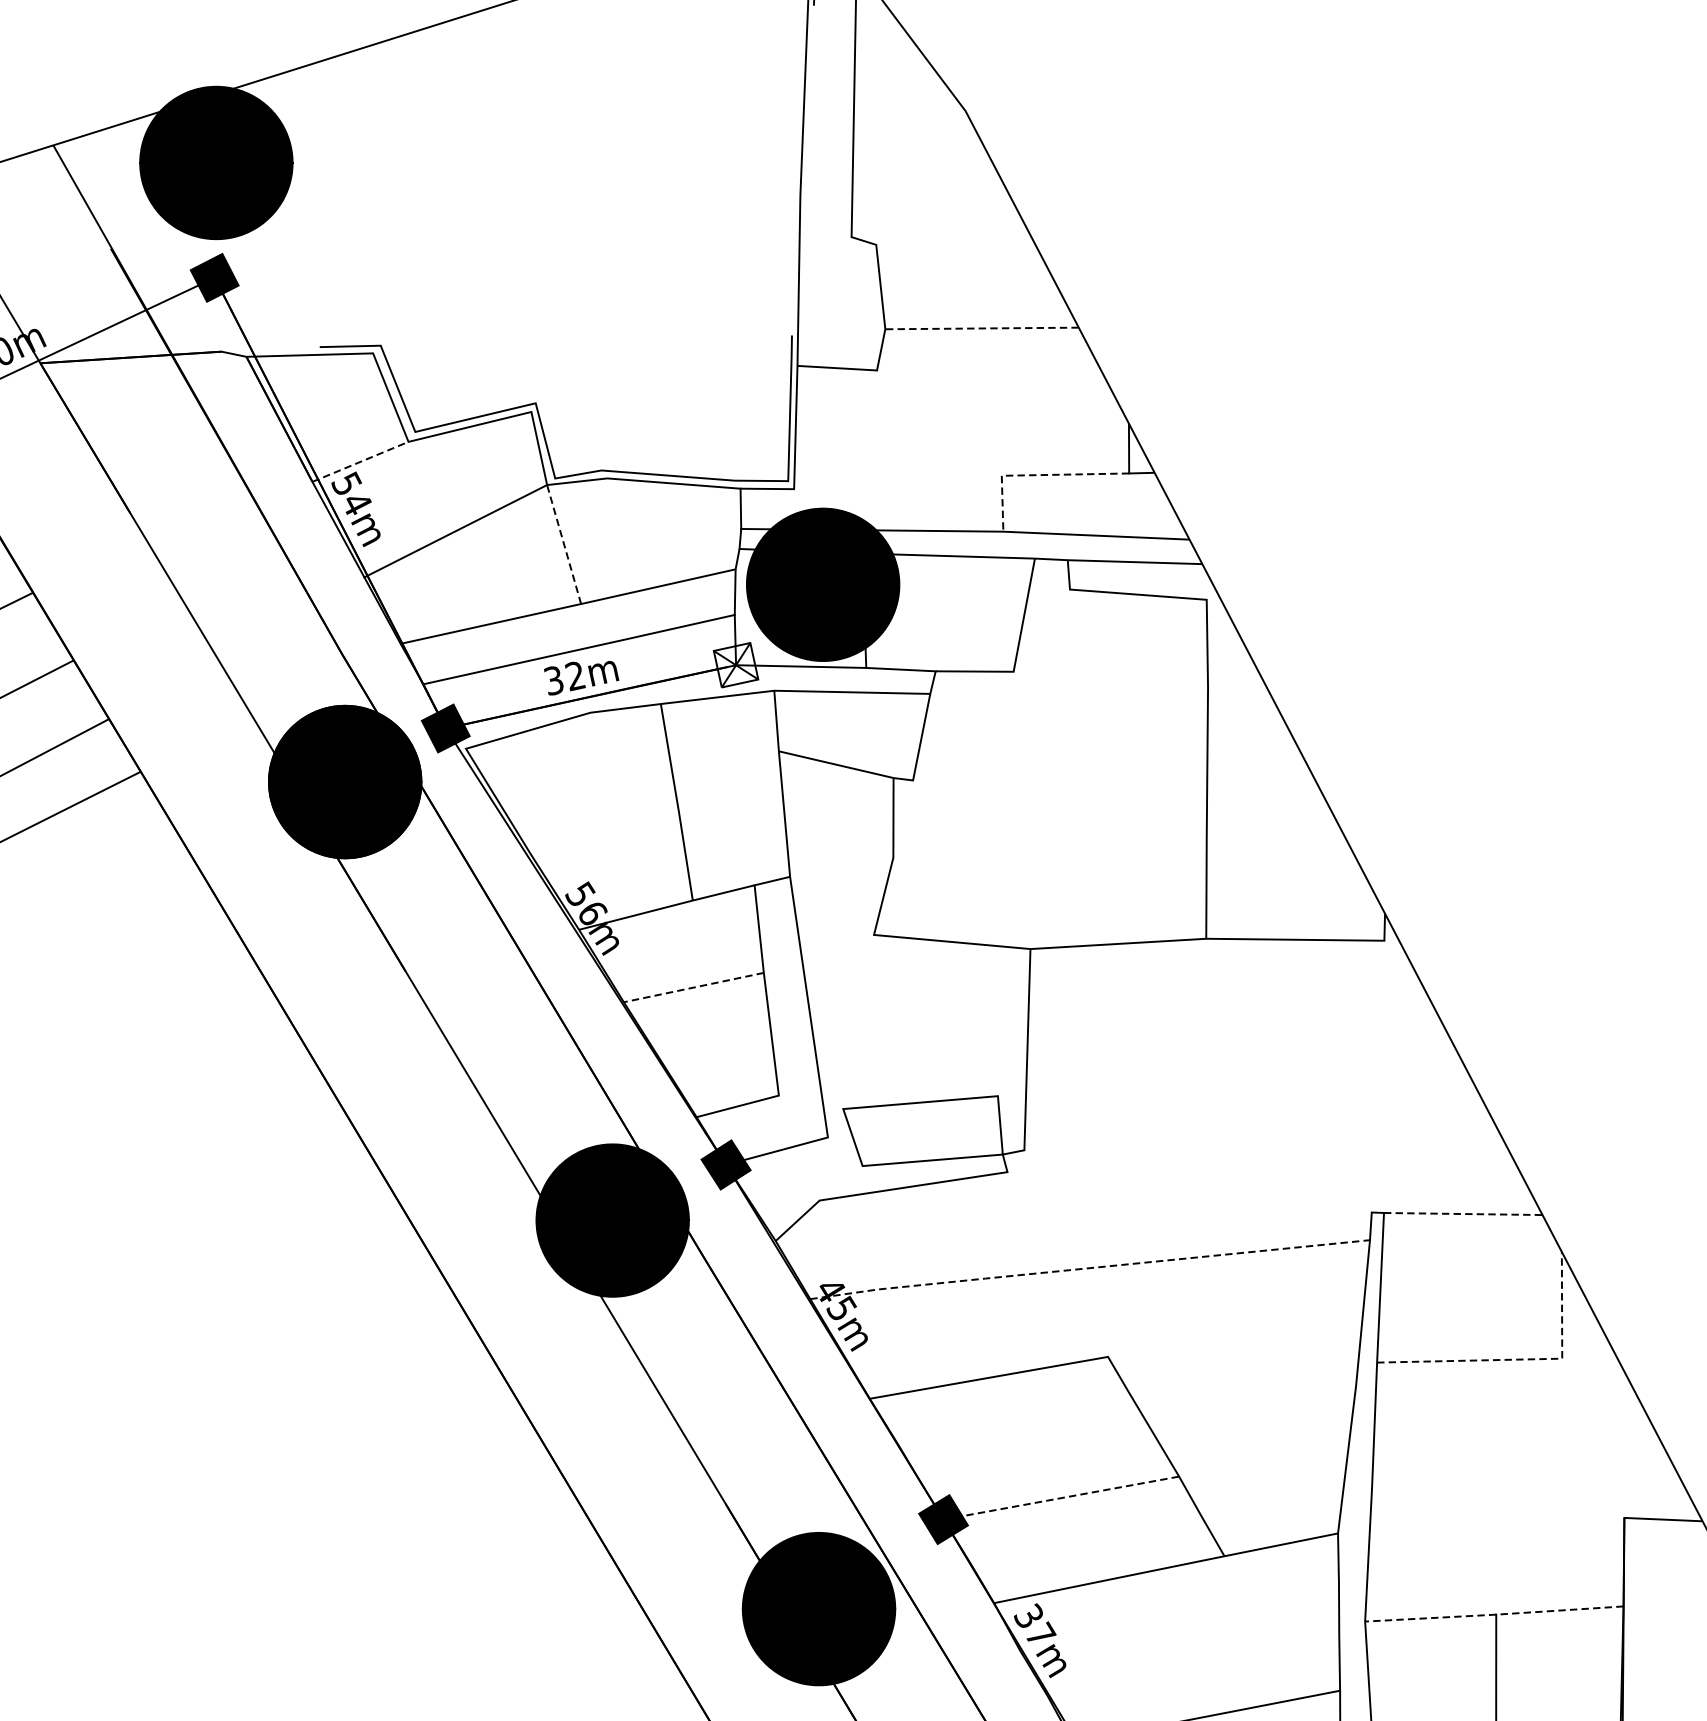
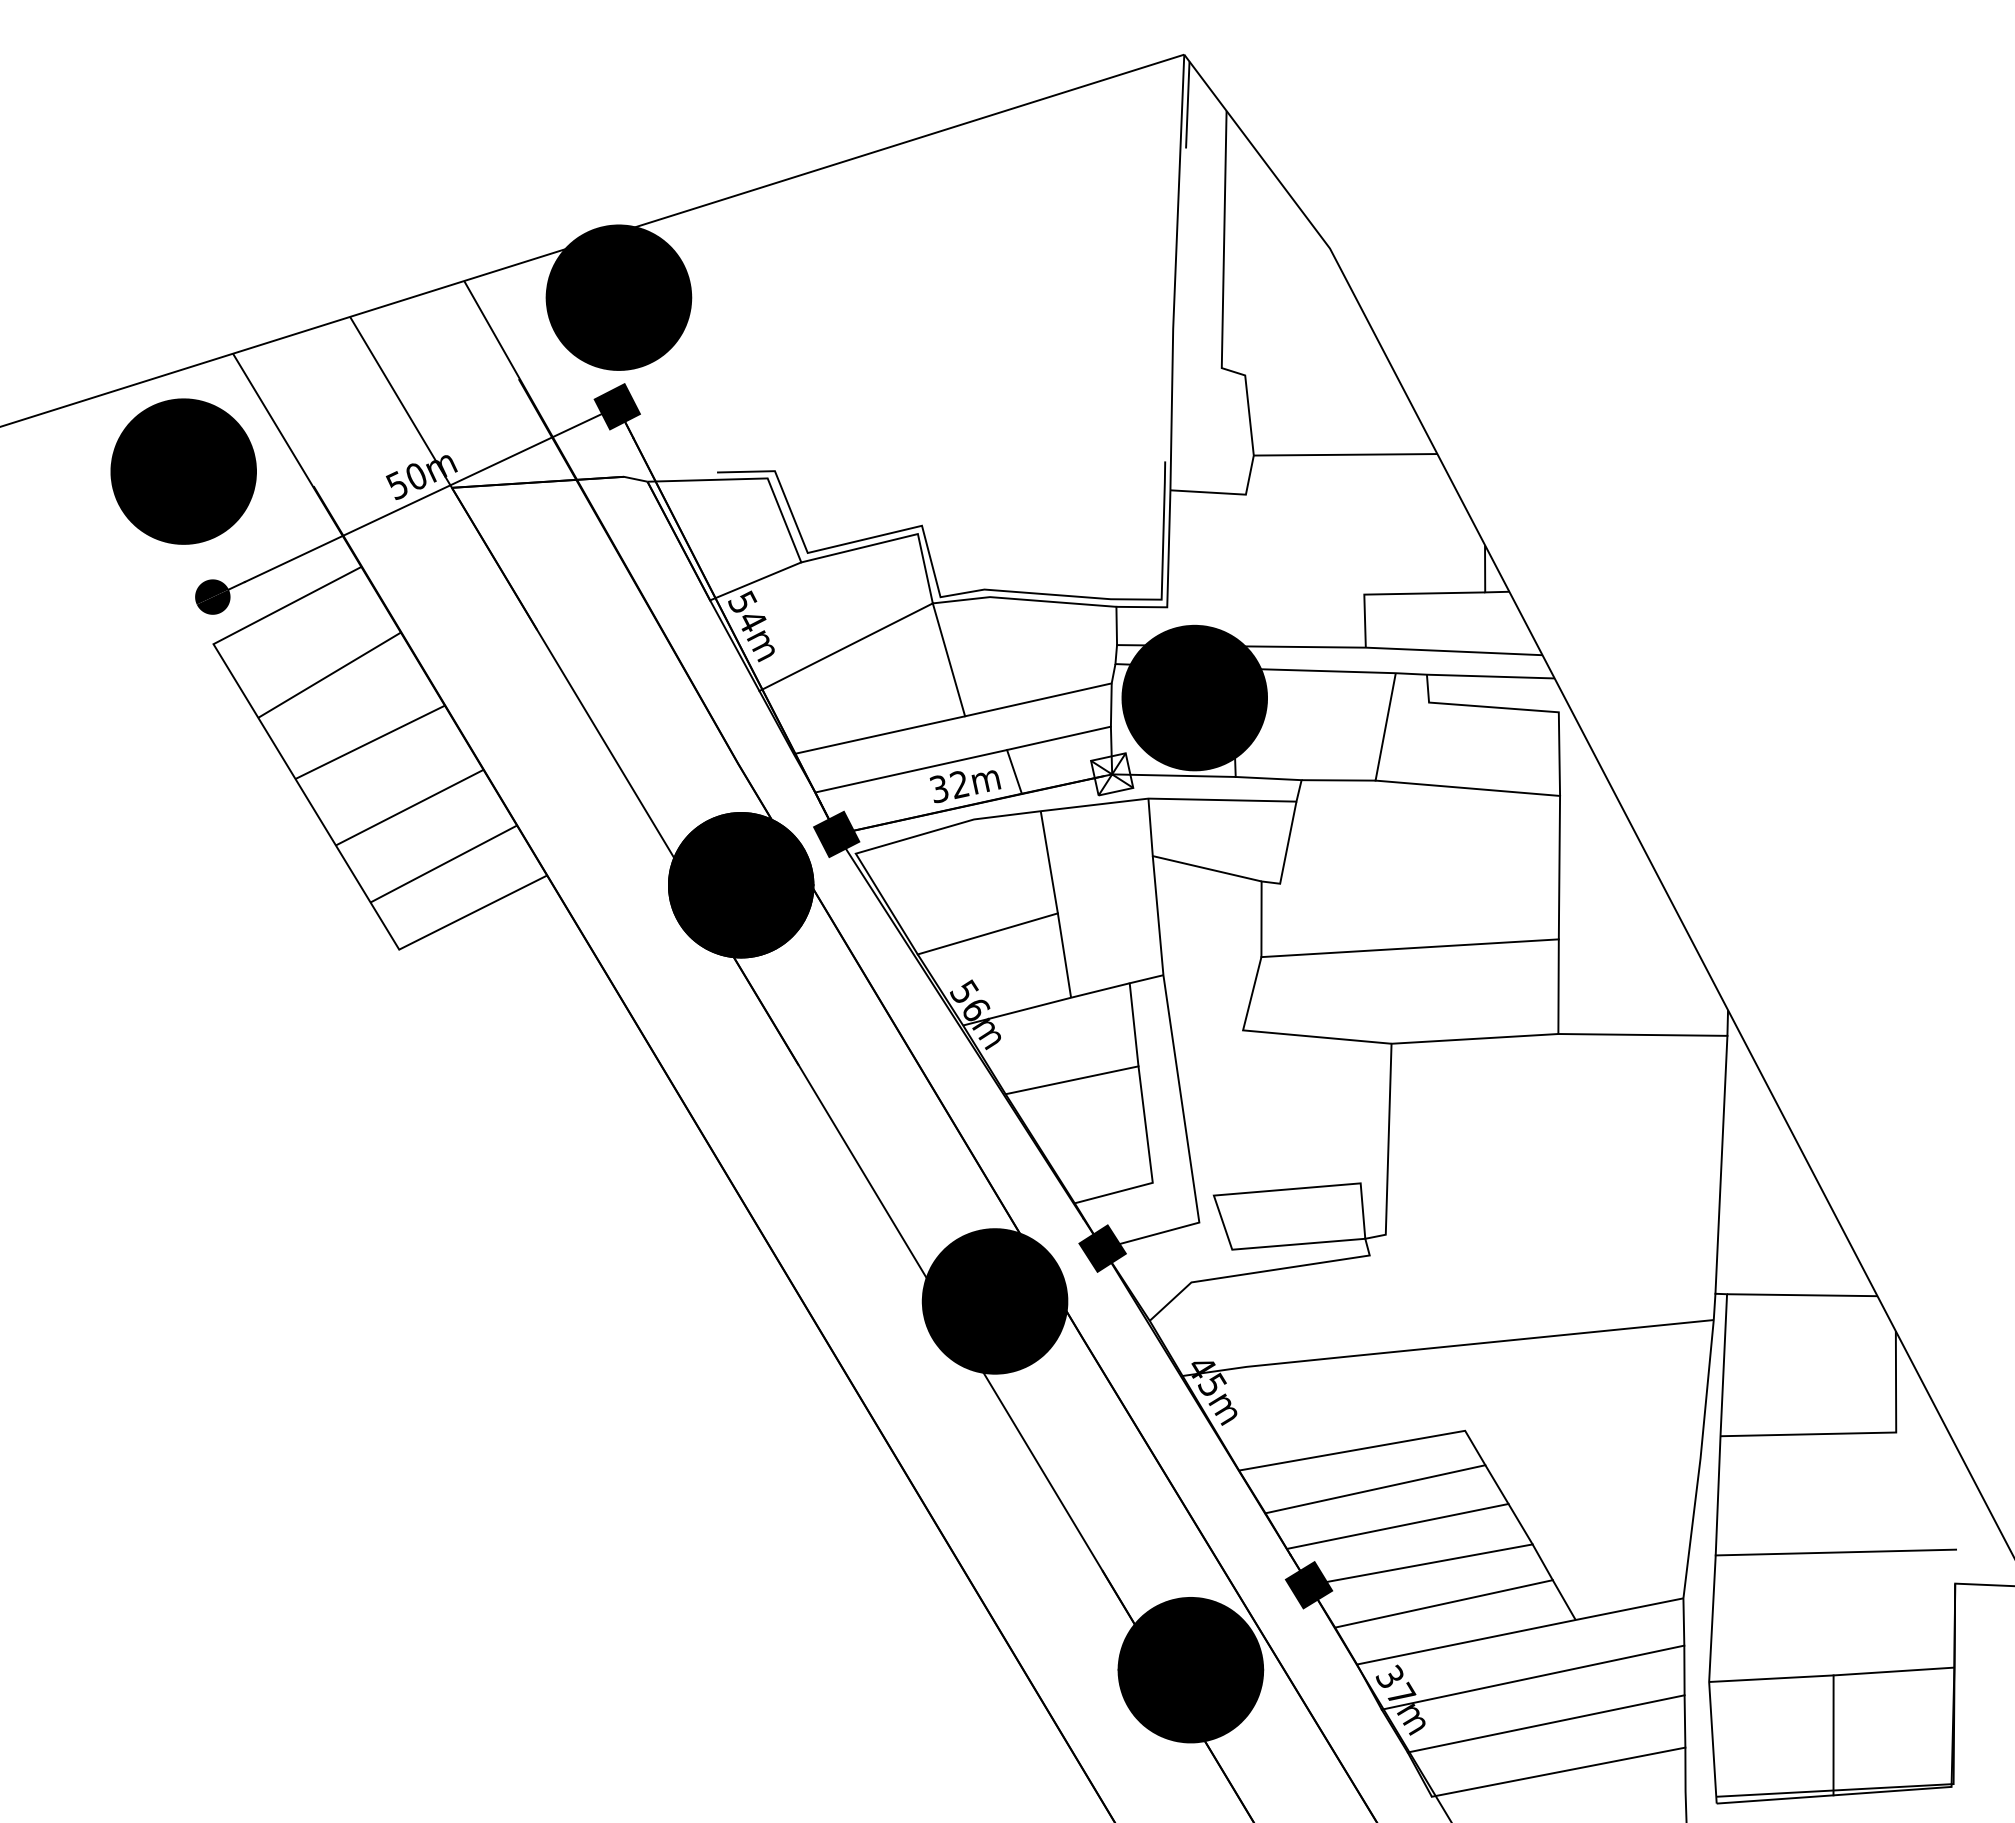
line: (981, 328) -> (1345, 454), dashed -> solid
line: (361, 461) -> (756, 581), dashed -> solid
line: (1036, 475) -> (1397, 594), dashed -> solid
line: (563, 544) -> (948, 659), dashed -> solid
line: (633, 662) -> (1014, 771), added
line: (1110, 679) -> (1467, 787), added
line: (604, 832) -> (987, 933), added
line: (1049, 848) -> (1409, 948), added
line: (694, 987) -> (1072, 1080), dashed -> solid
line: (1378, 1076) -> (1721, 1164), added
line: (1463, 1214) -> (1802, 1295), dashed -> solid
line: (1089, 1268) -> (1447, 1346), dashed -> solid
line: (1524, 1359) -> (1860, 1433), dashed -> solid
line: (1013, 1418) -> (1375, 1489), added
line: (1036, 1456) -> (1397, 1525), added
line: (1498, 1485) -> (1835, 1552), added
line: (1060, 1497) -> (1420, 1564), dashed -> solid
line: (1085, 1538) -> (1443, 1603), added
line: (1495, 1614) -> (1832, 1675), dashed -> solid
line: (1178, 1616) -> (1532, 1677), added
line: (1192, 1665) -> (1545, 1723), added

